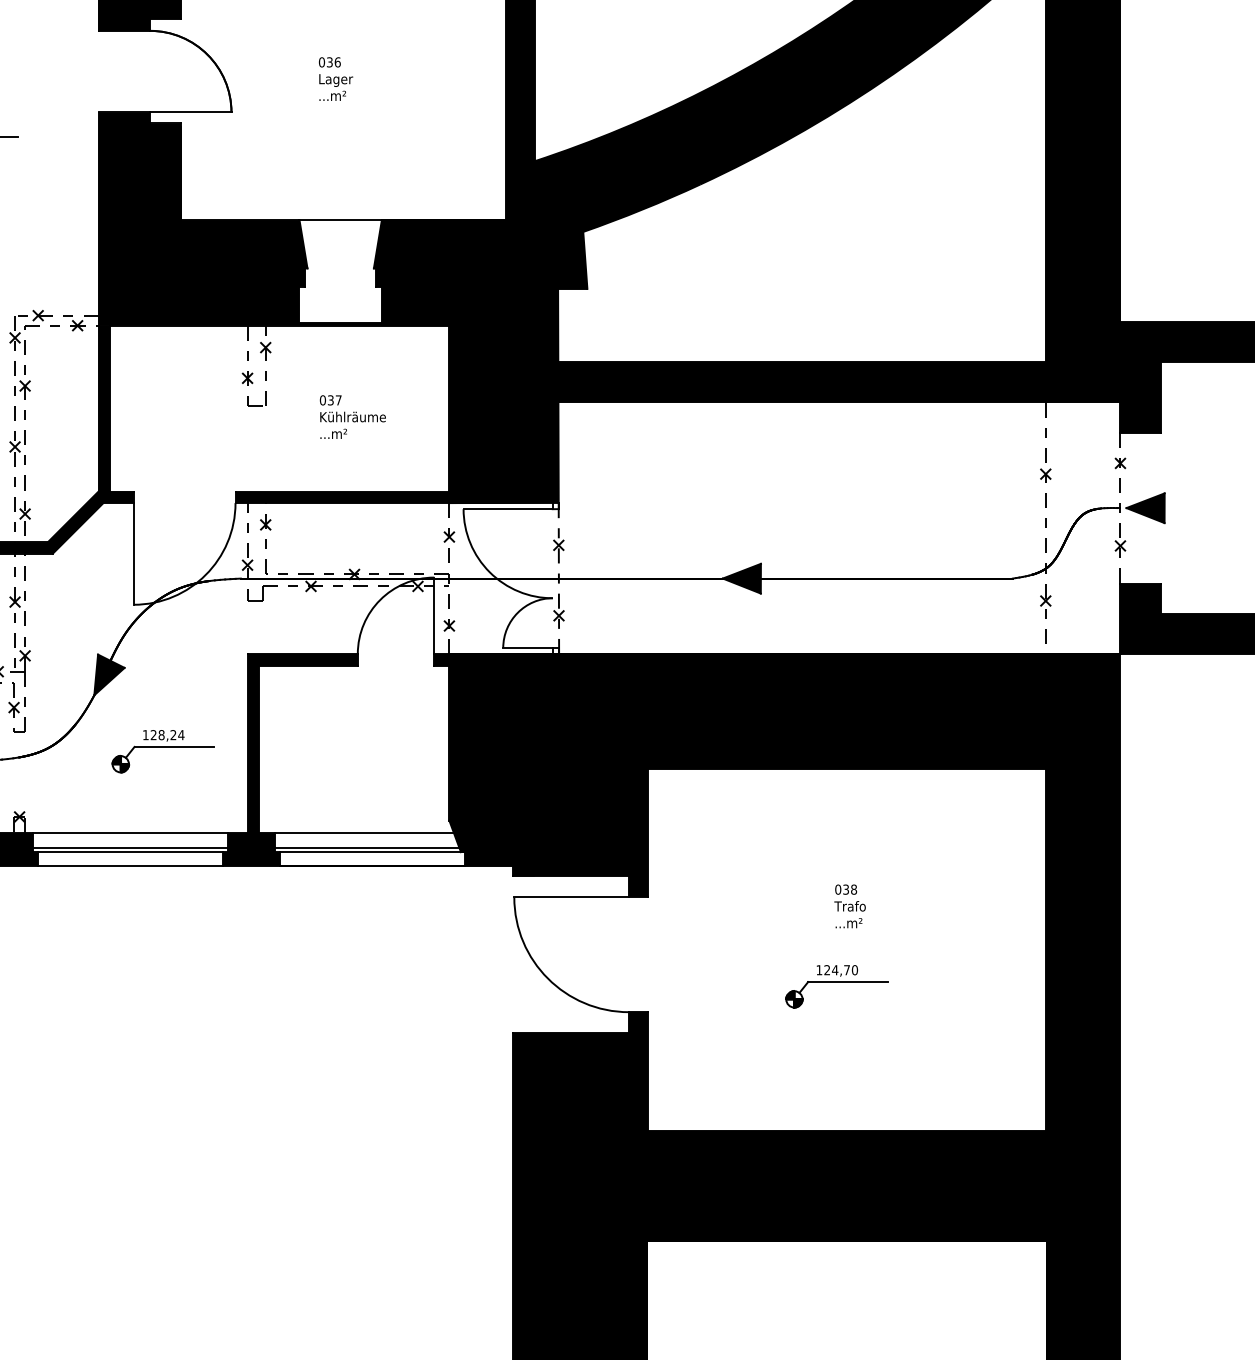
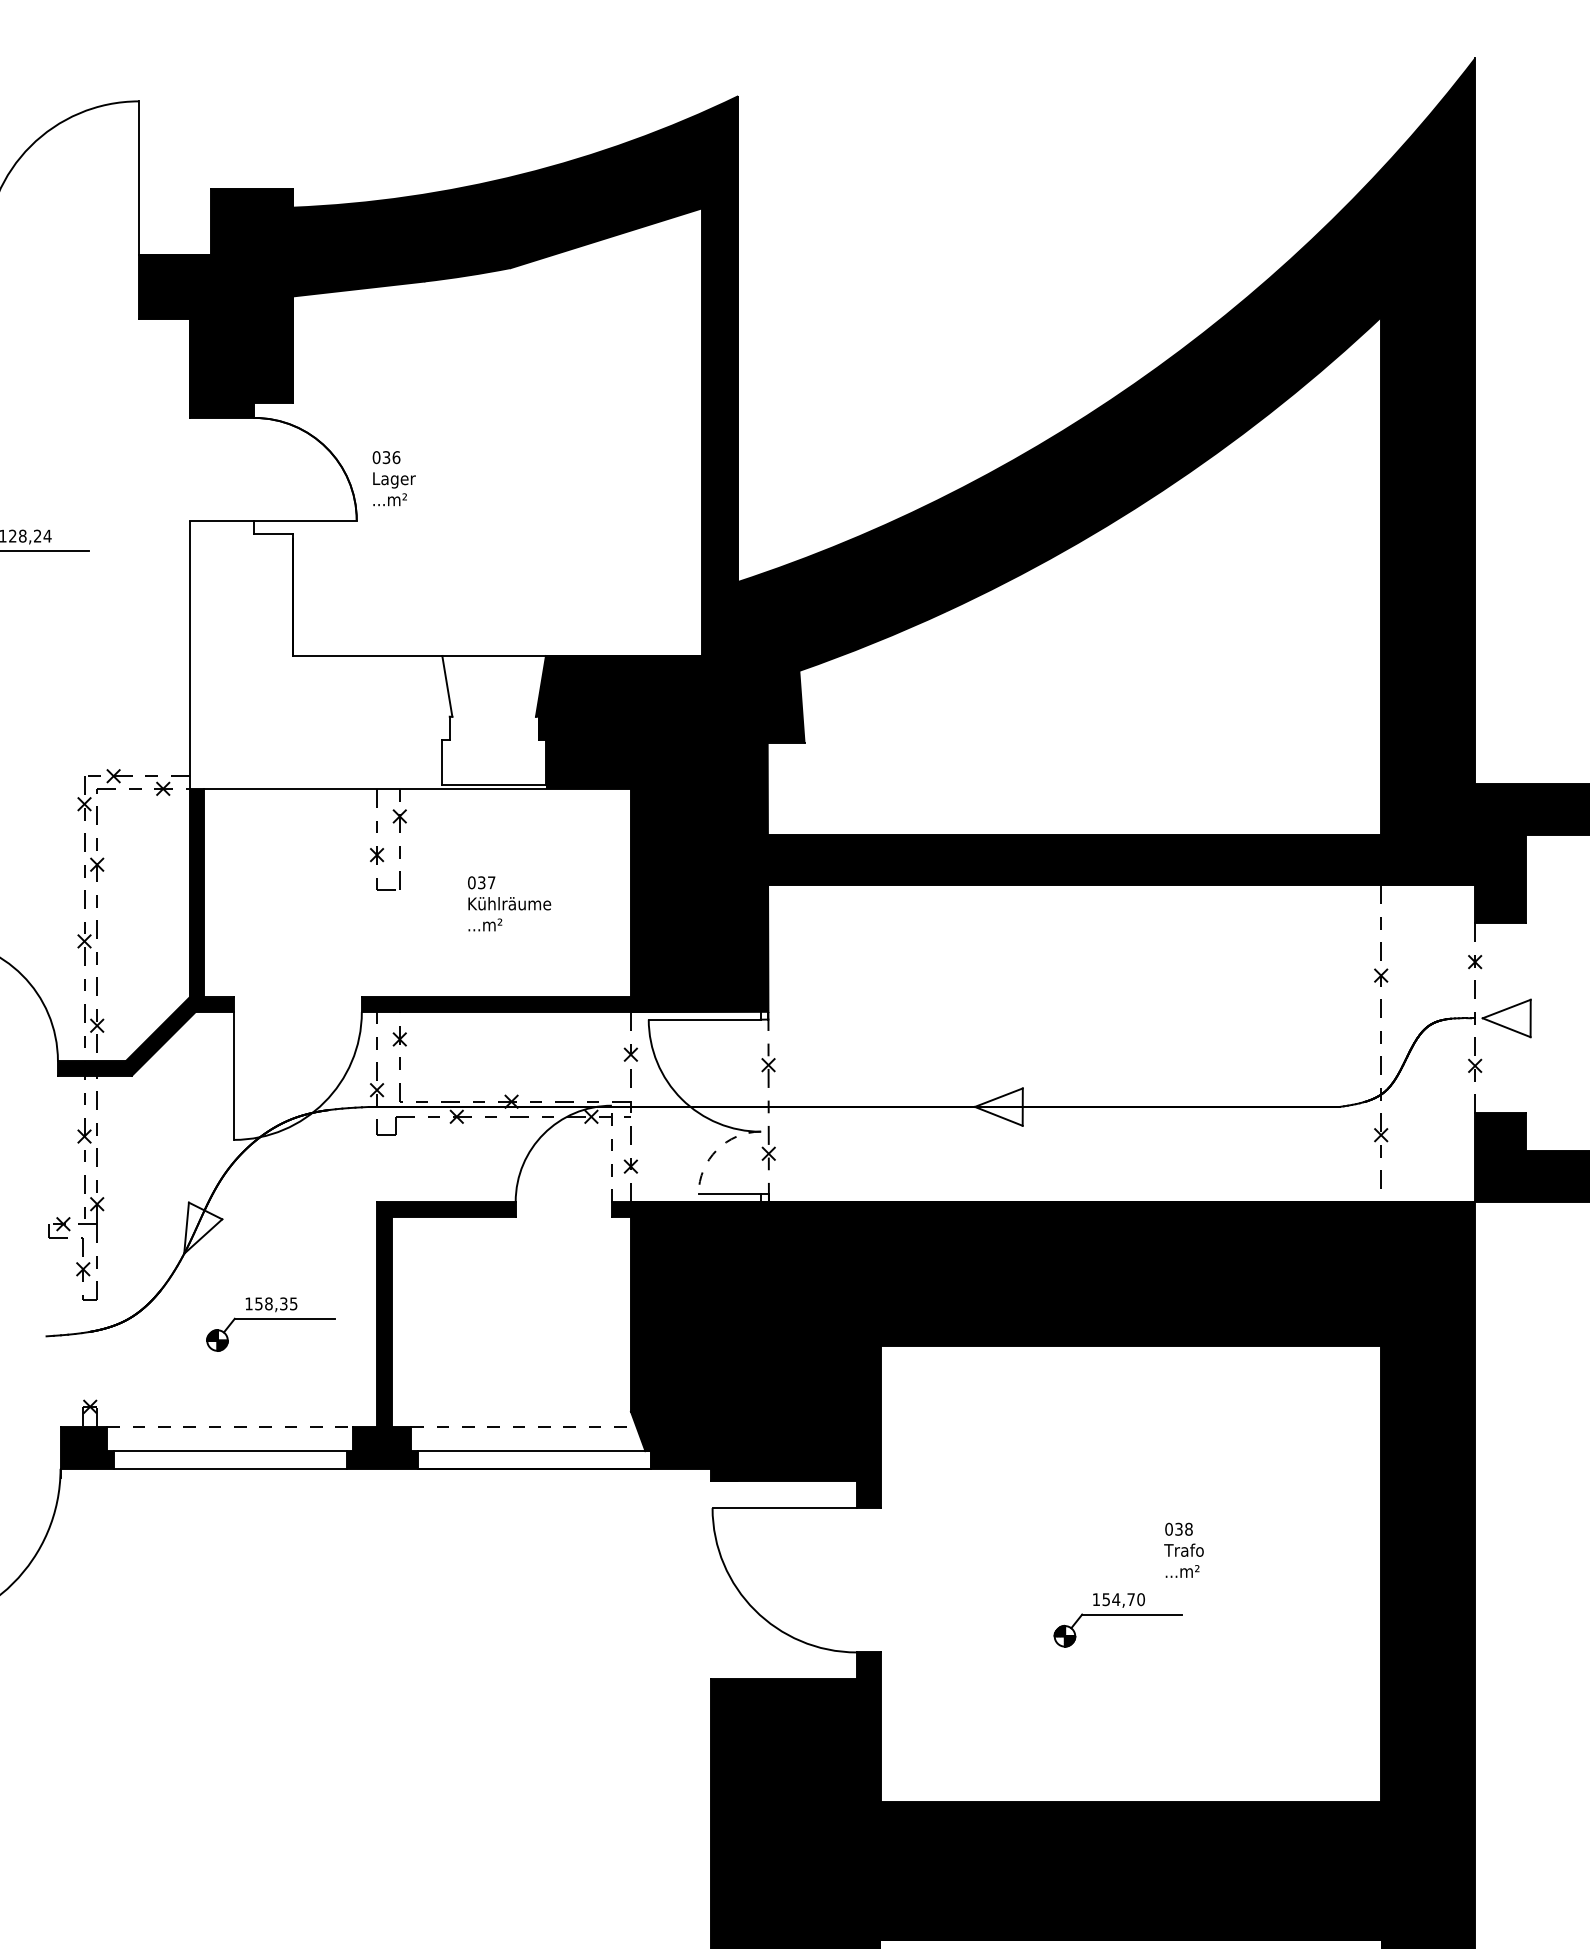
text: (335, 79) -> (393, 478), moved
fill: (273, 218) -> (409, 654), removed
fill: (1145, 508) -> (1506, 1018), removed
fill: (741, 578) -> (998, 1106), removed
arc: (517, 613) -> (716, 1150), solid -> dashed
line: (433, 615) -> (611, 1153), solid -> dashed
fill: (109, 674) -> (203, 1227), removed
text: (167, 734) -> (276, 1303), 128,24 -> 158,35
line: (131, 833) -> (230, 1427), solid -> dashed
line: (364, 833) -> (523, 1427), solid -> dashed
line: (130, 848) -> (229, 1446), removed
line: (367, 848) -> (527, 1446), removed
text: (849, 905) -> (1183, 1549), moved
text: (826, 970) -> (1105, 1599), 124,70 -> 154,70

